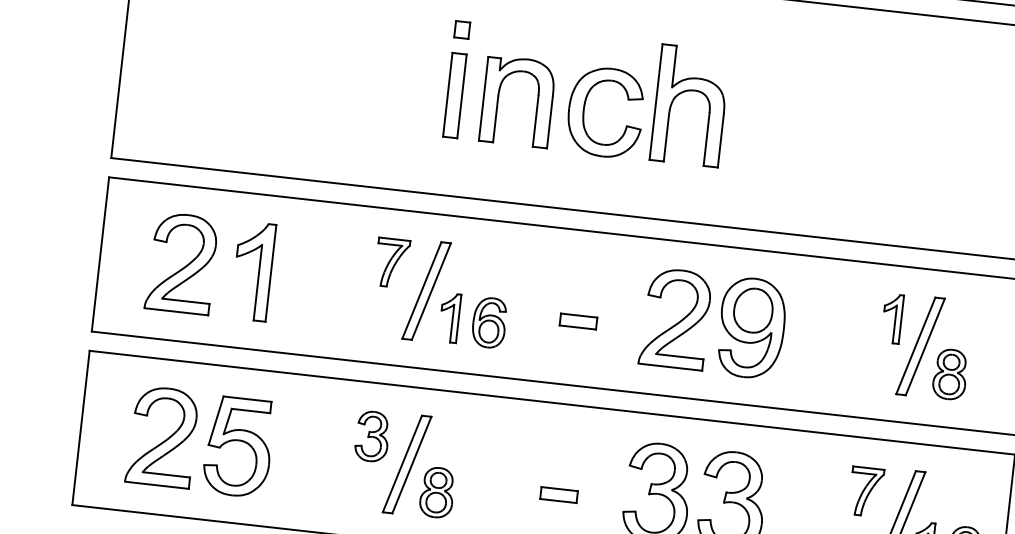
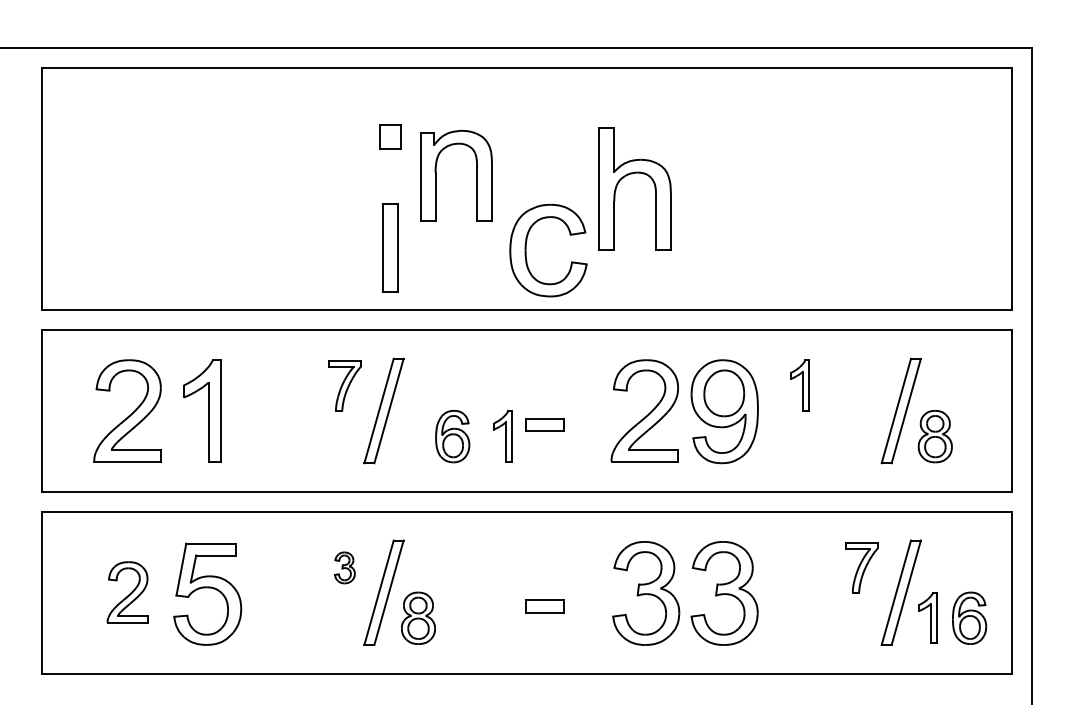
part: (462, 29) -> (390, 136), size x1.4
part: (454, 95) -> (390, 247), moved
part: (498, 99) -> (436, 175), moved
part: (584, 110) -> (526, 250), moved
part: (449, 318) -> (502, 436), moved
part: (891, 318) -> (799, 385), moved
part: (162, 436) -> (127, 592), size x0.6
part: (372, 436) -> (344, 567), size x0.6

